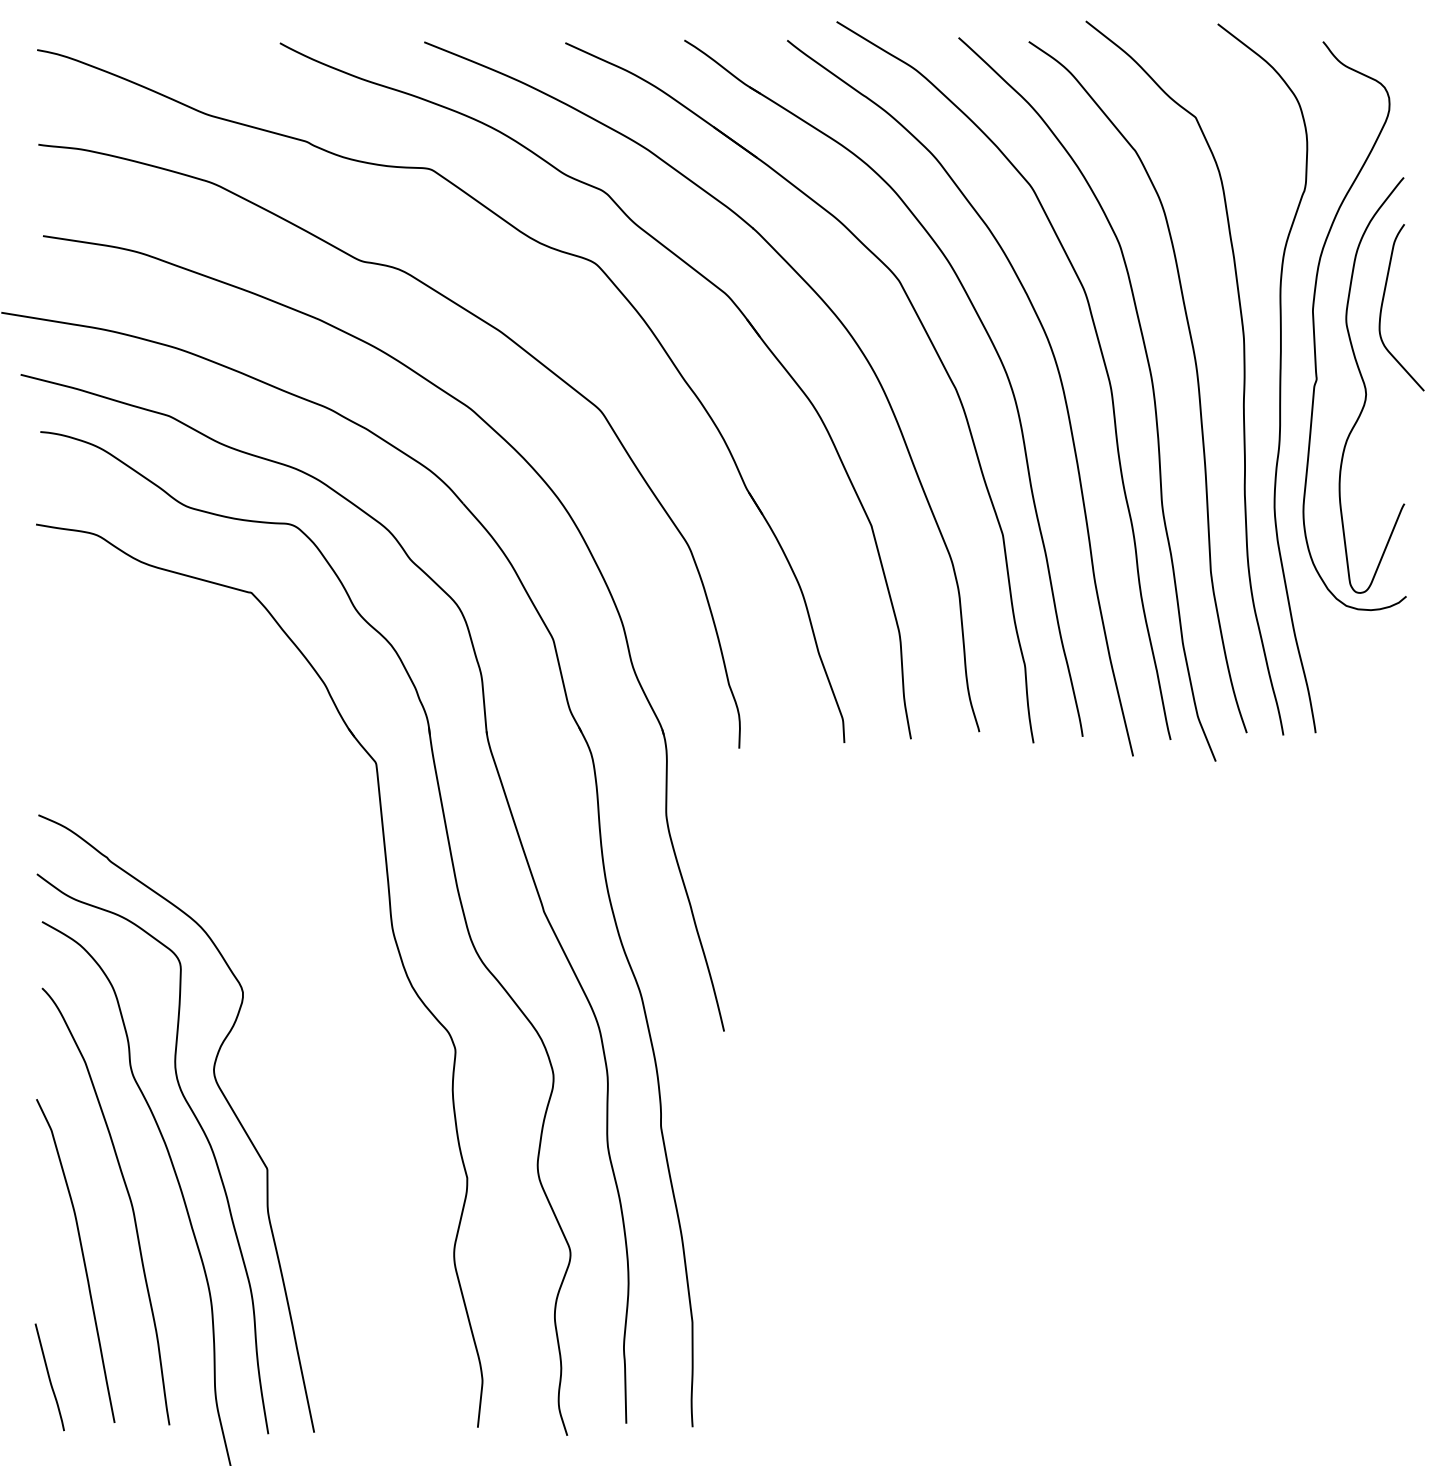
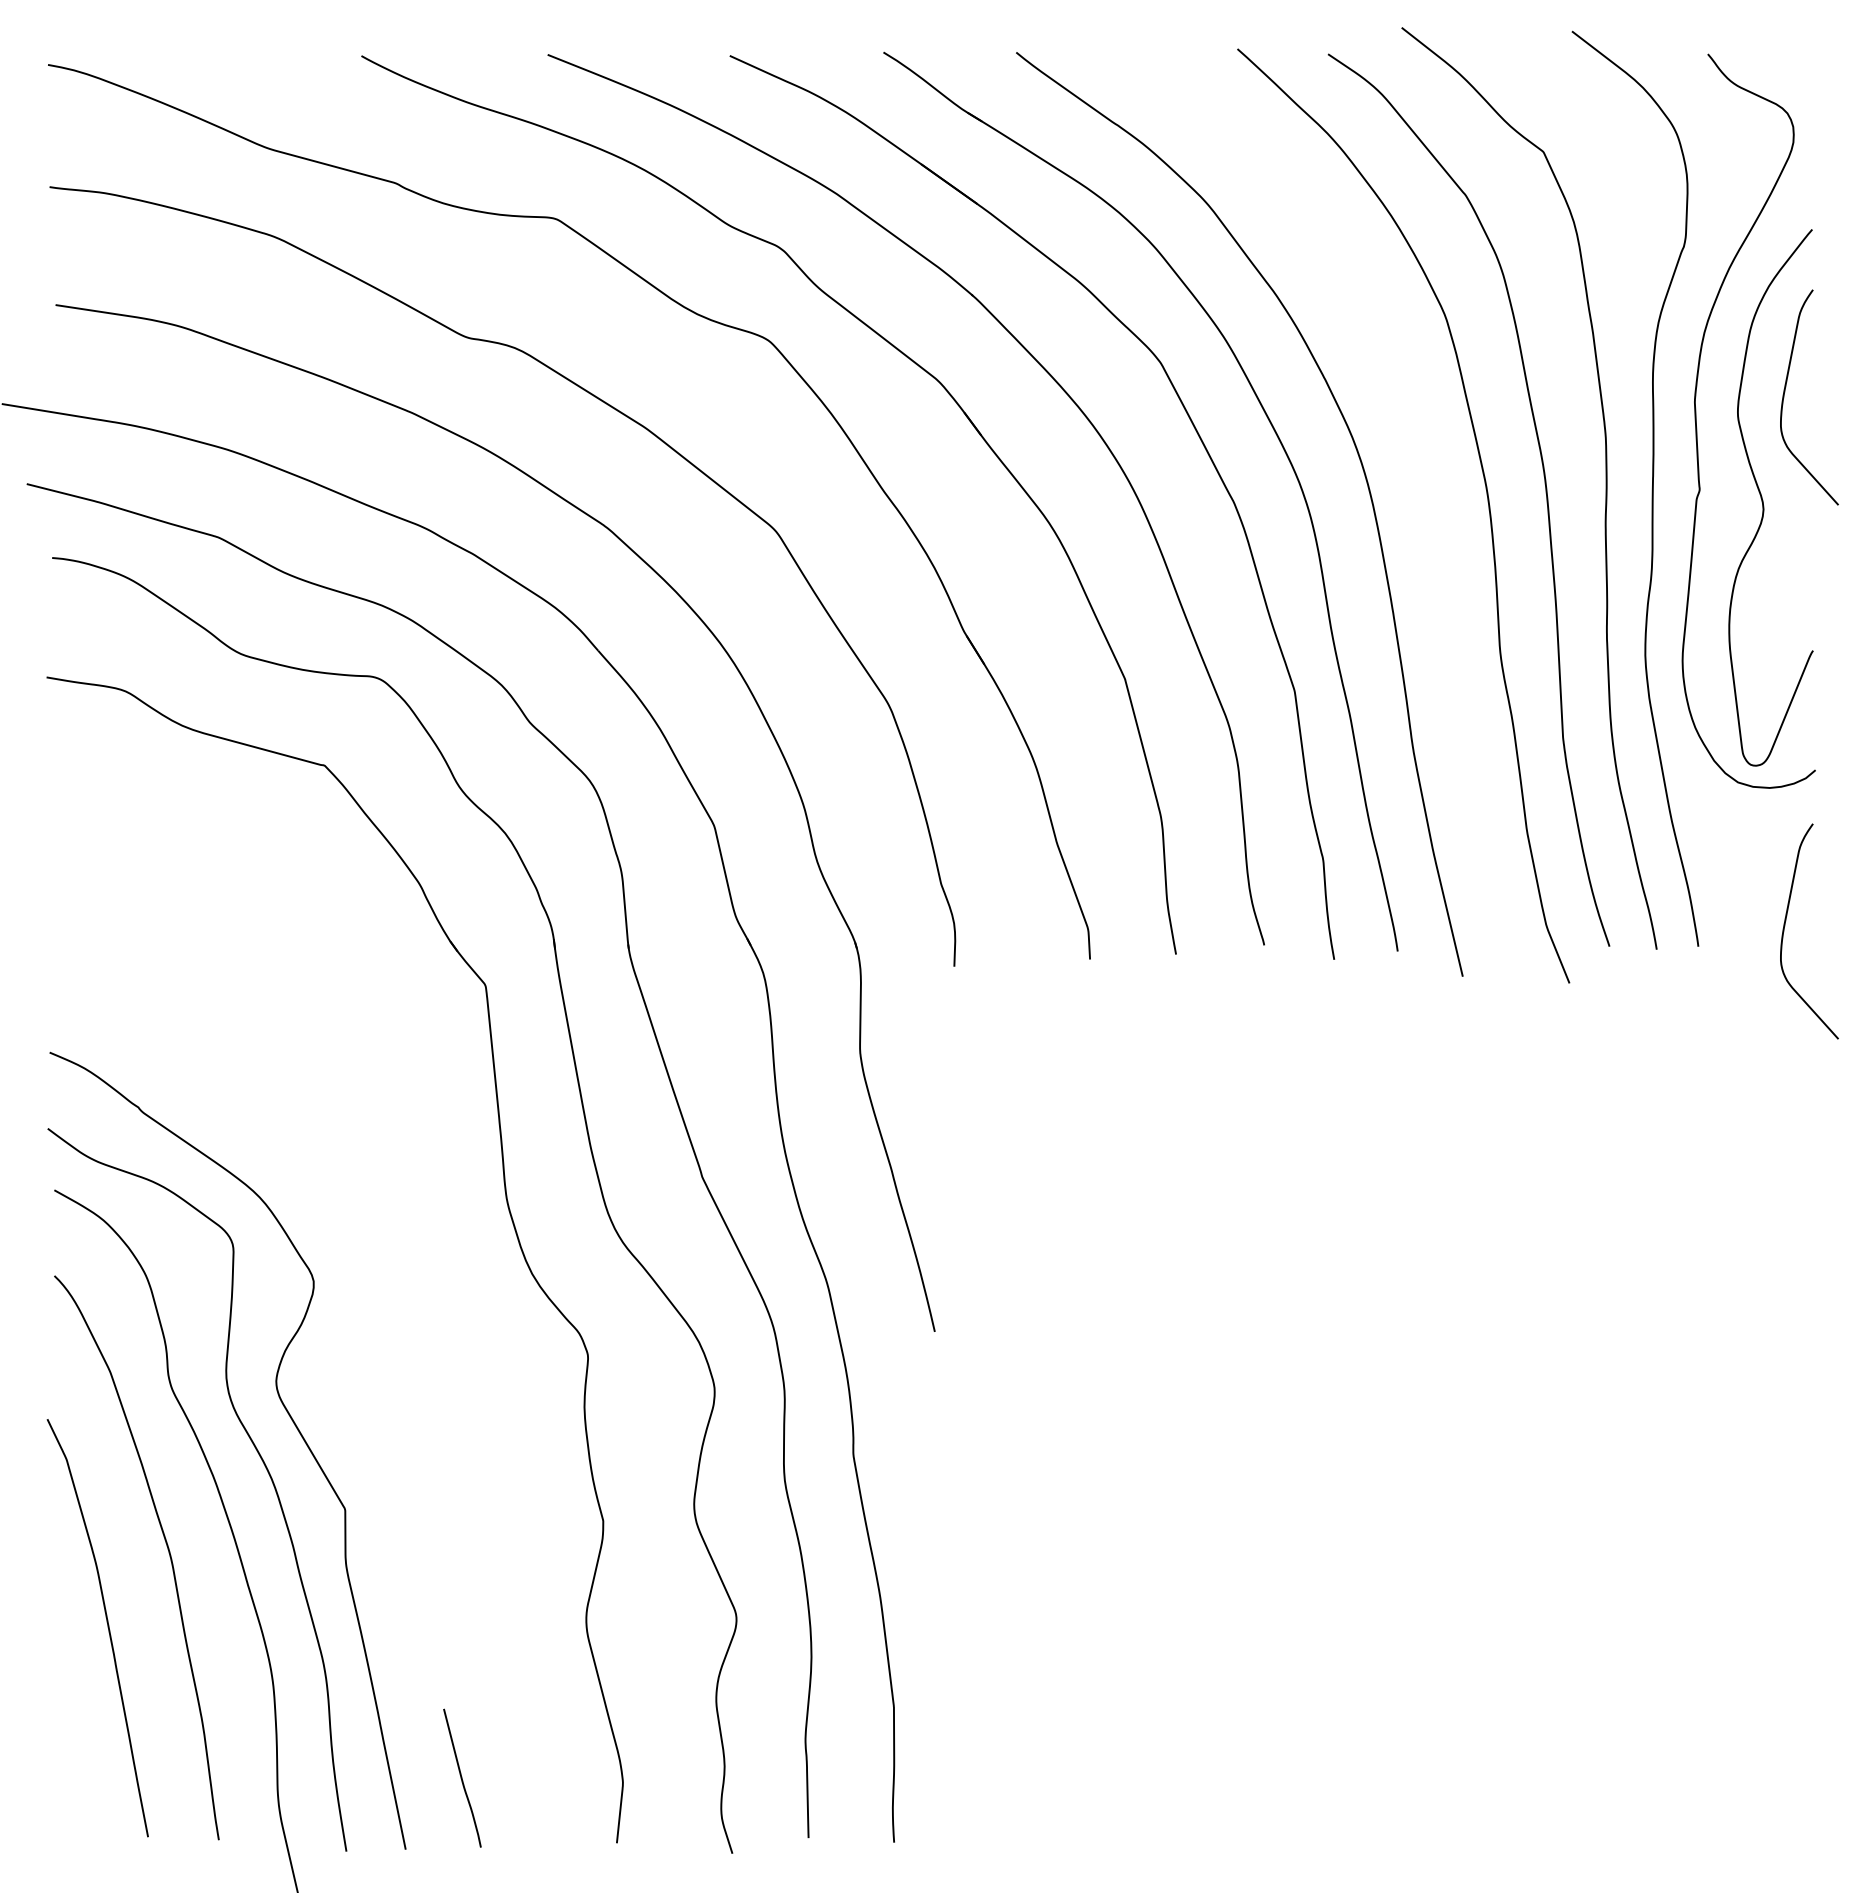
curve: (1101, 354) -> (1421, 457), removed
curve: (1383, 717) -> (1785, 926), added
curve: (49, 1376) -> (462, 1777), moved

